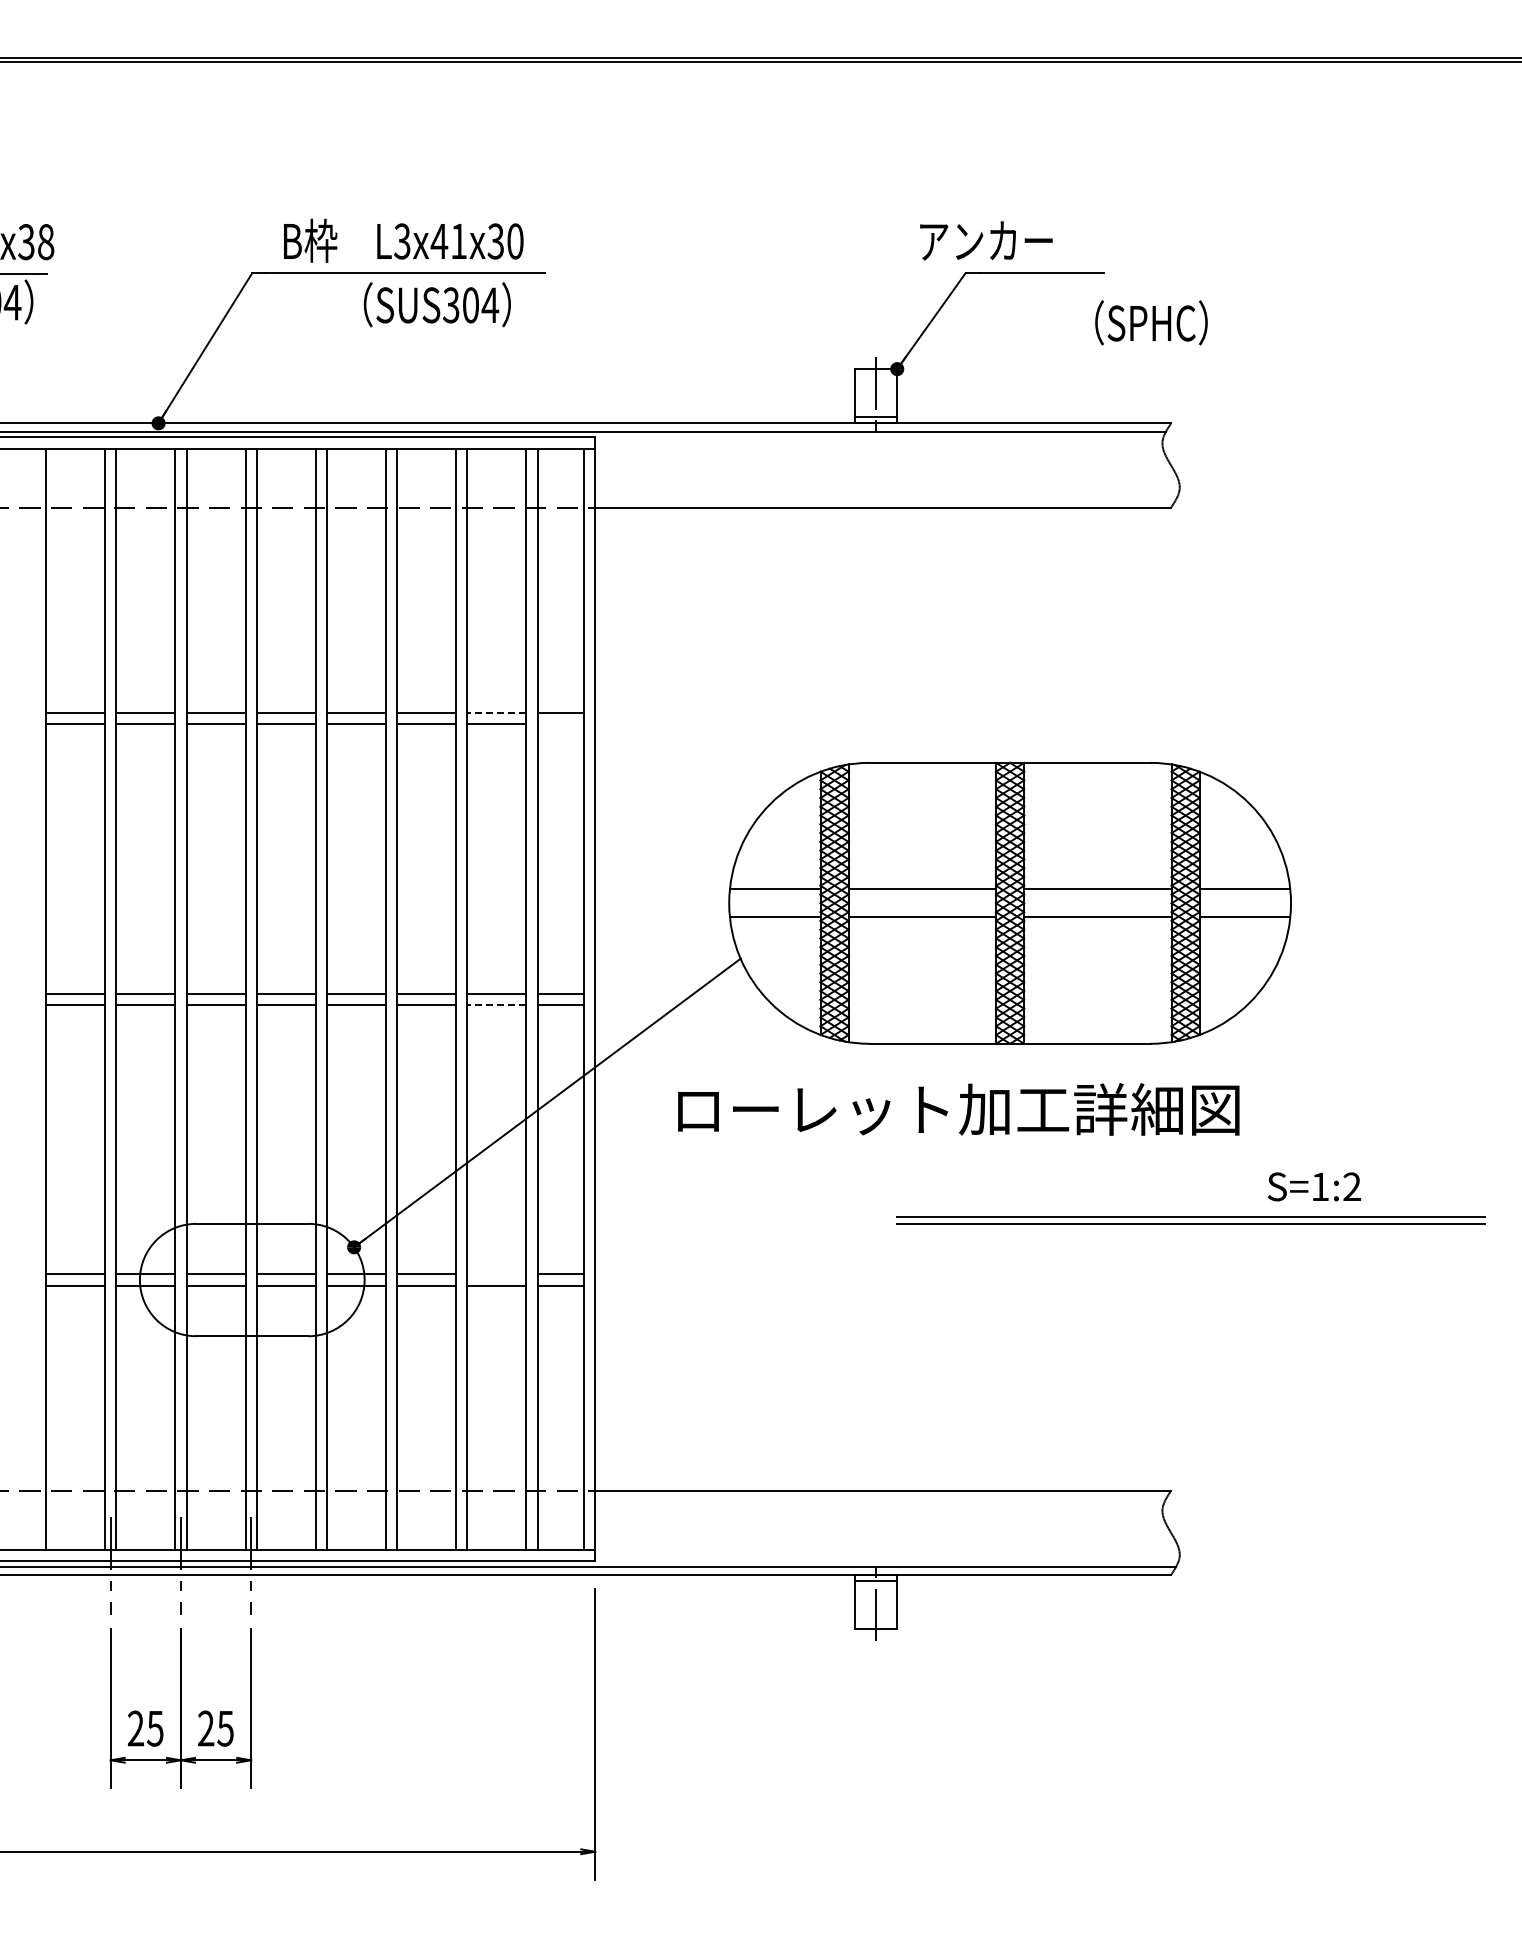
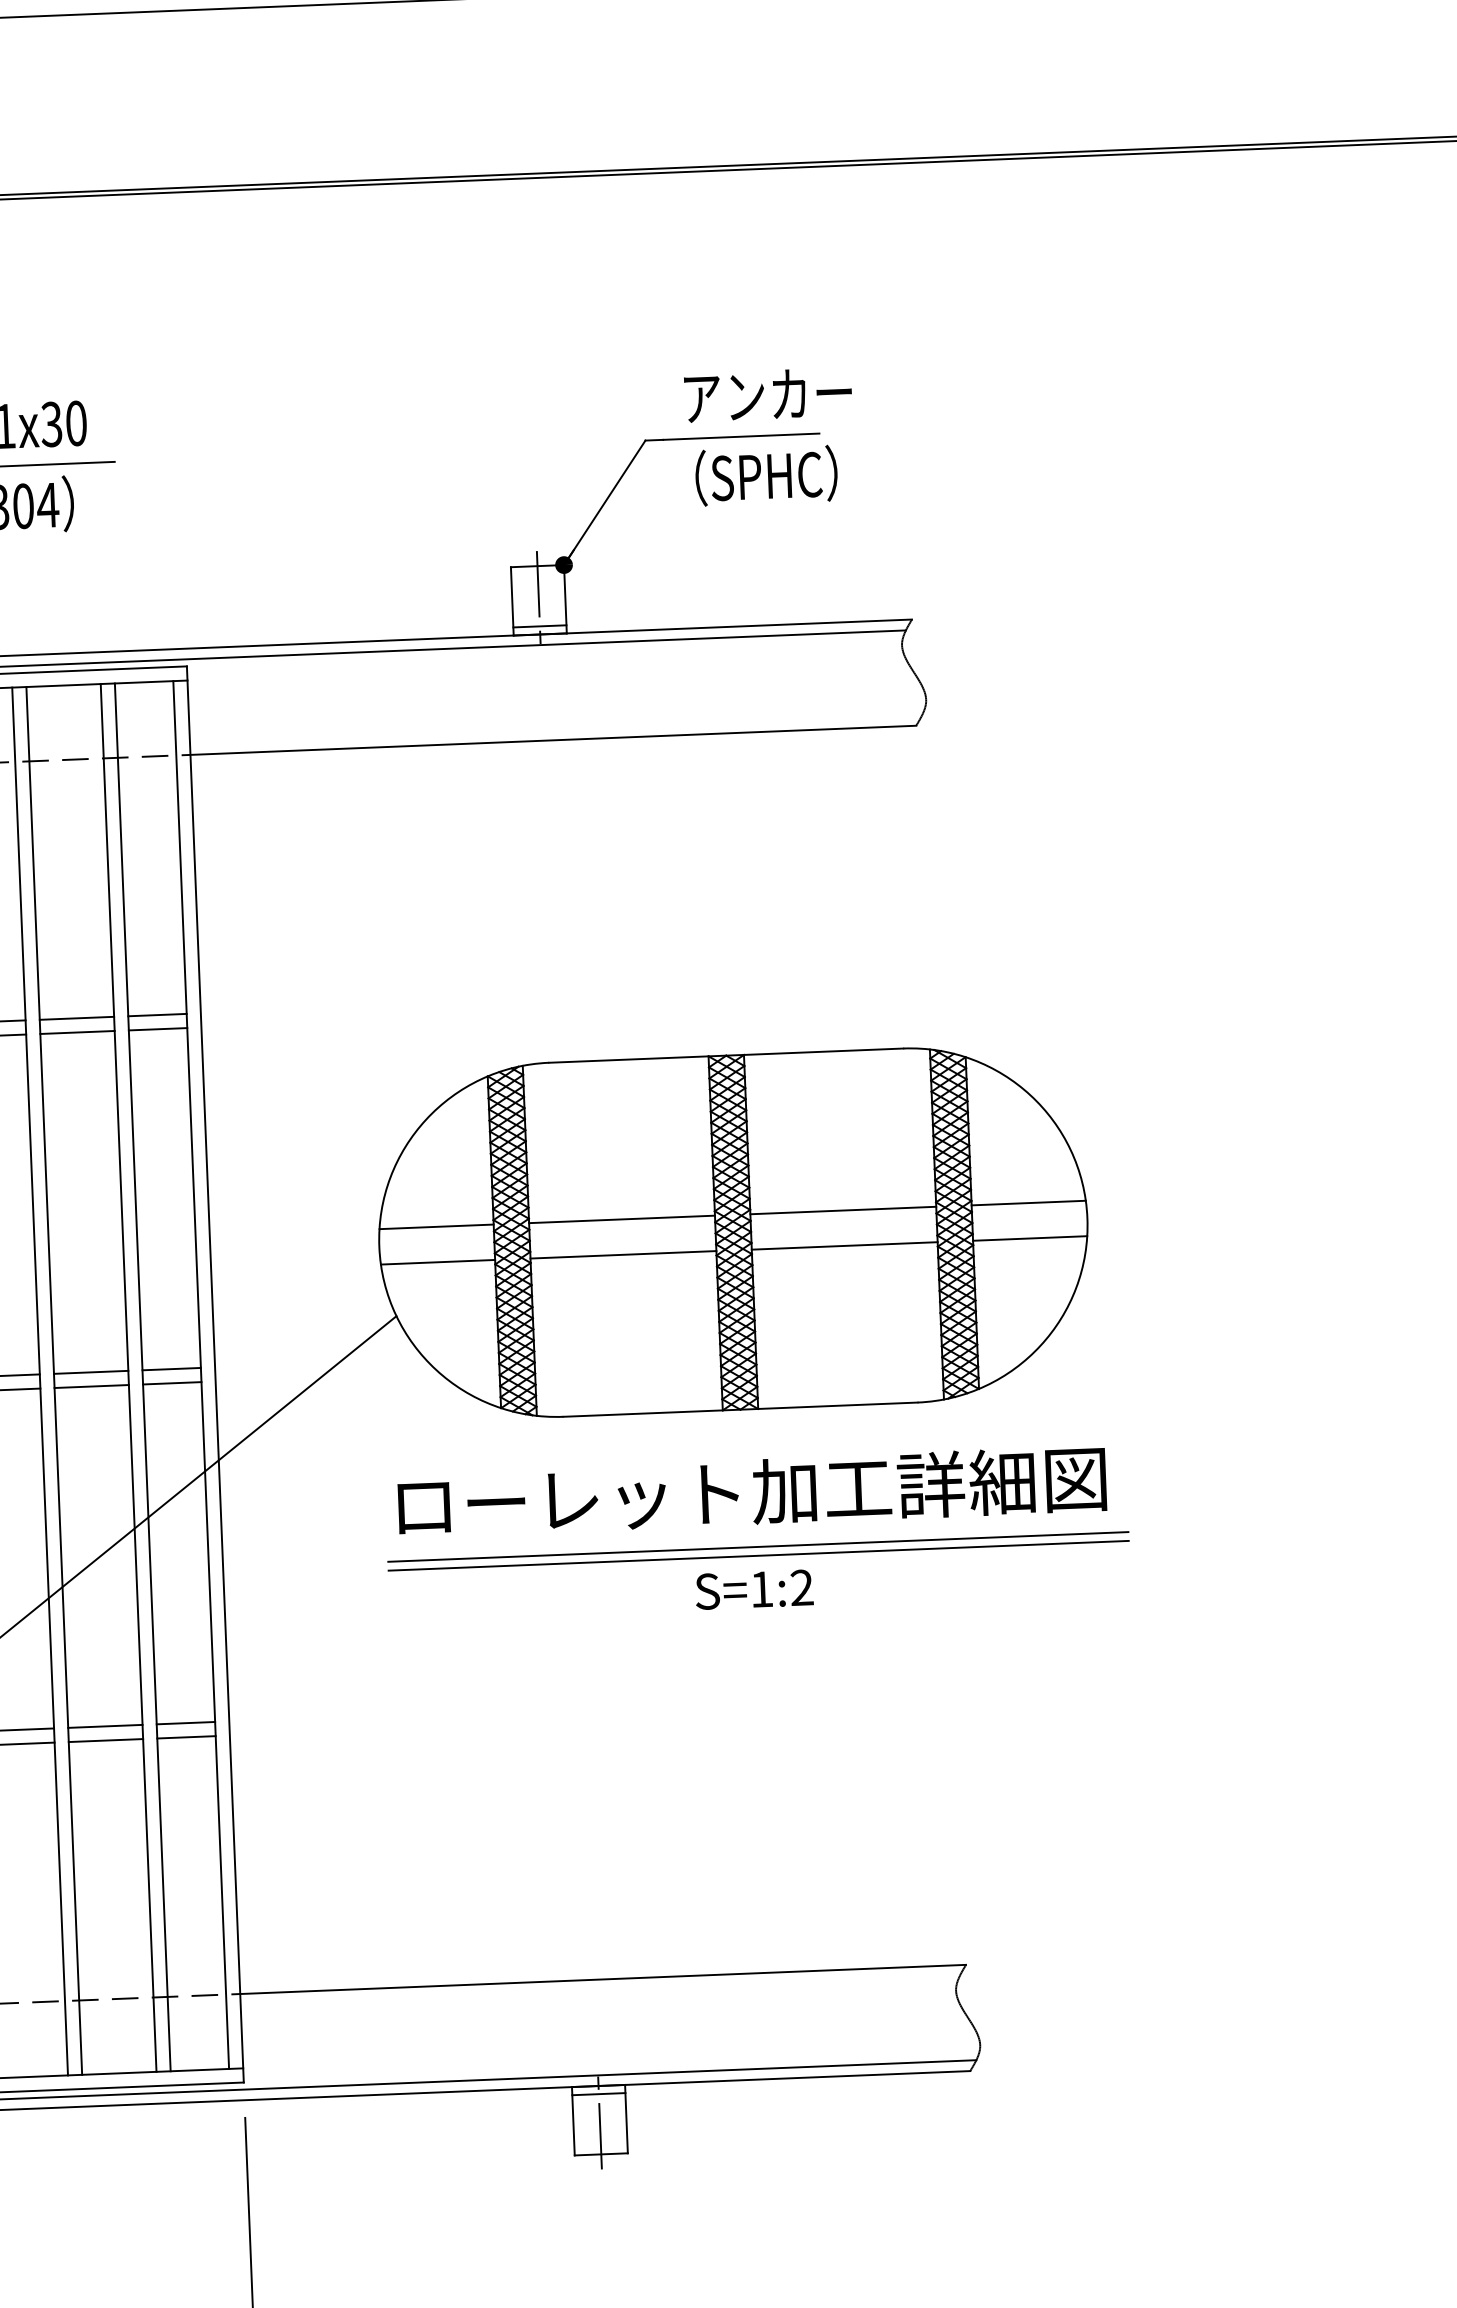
text: (986, 240) -> (768, 394), moved
text: (1151, 322) -> (766, 475), moved
line: (496, 712) -> (76, 1018), dashed -> solid
line: (560, 723) -> (157, 1028), added
line: (496, 1004) -> (91, 1386), dashed -> solid
text: (958, 1109) -> (751, 1492), moved
text: (1314, 1186) -> (754, 1589), moved
part: (1190, 1220) -> (758, 1551), moved
line: (496, 1274) -> (104, 1726), added

